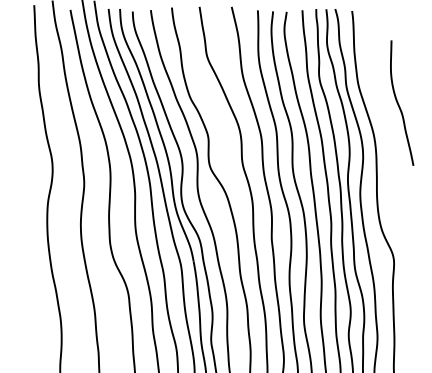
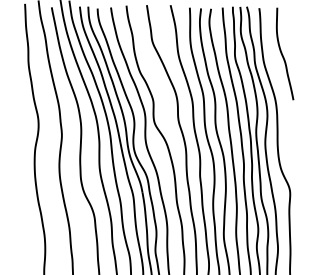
curve: (399, 104) -> (283, 54), moved

